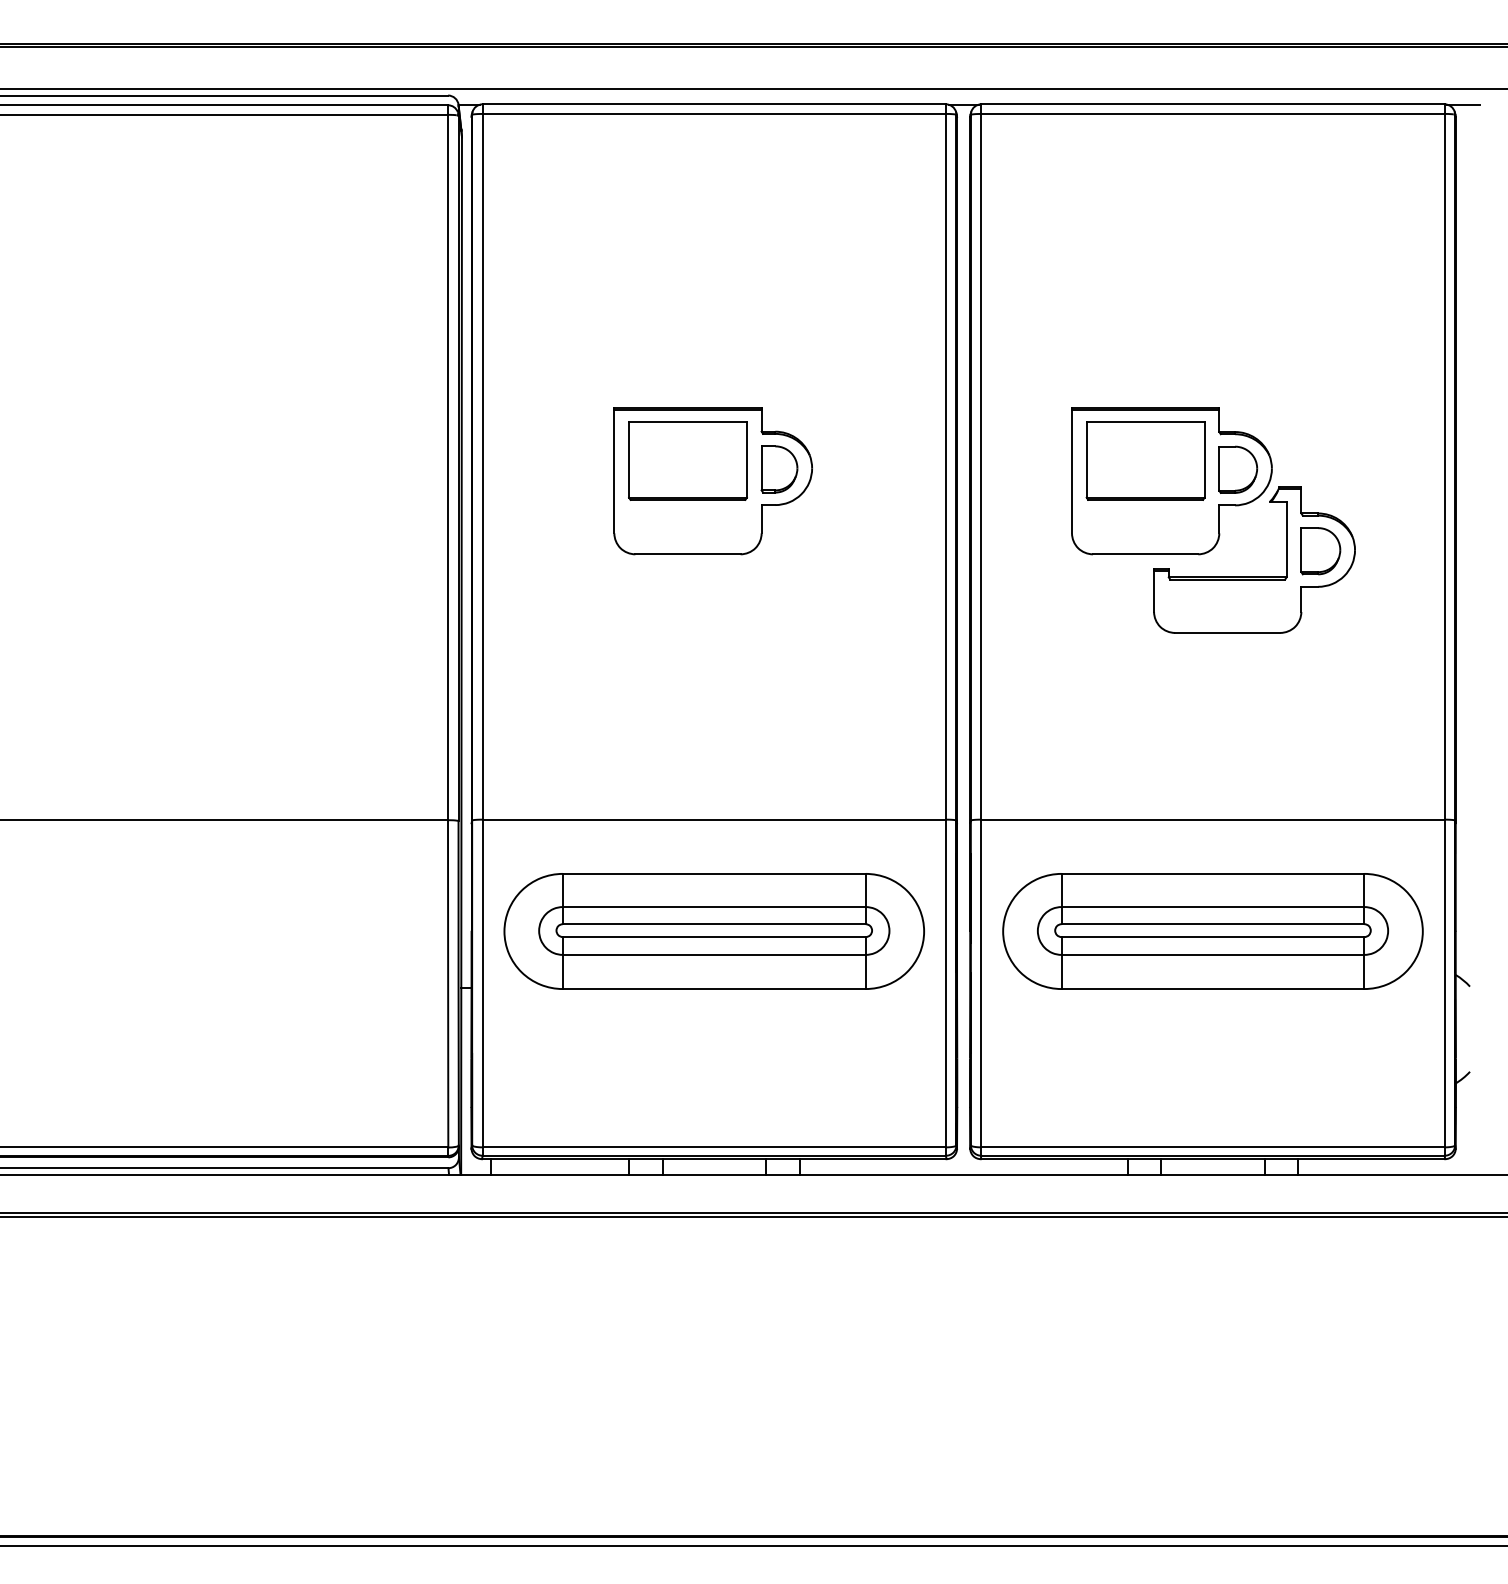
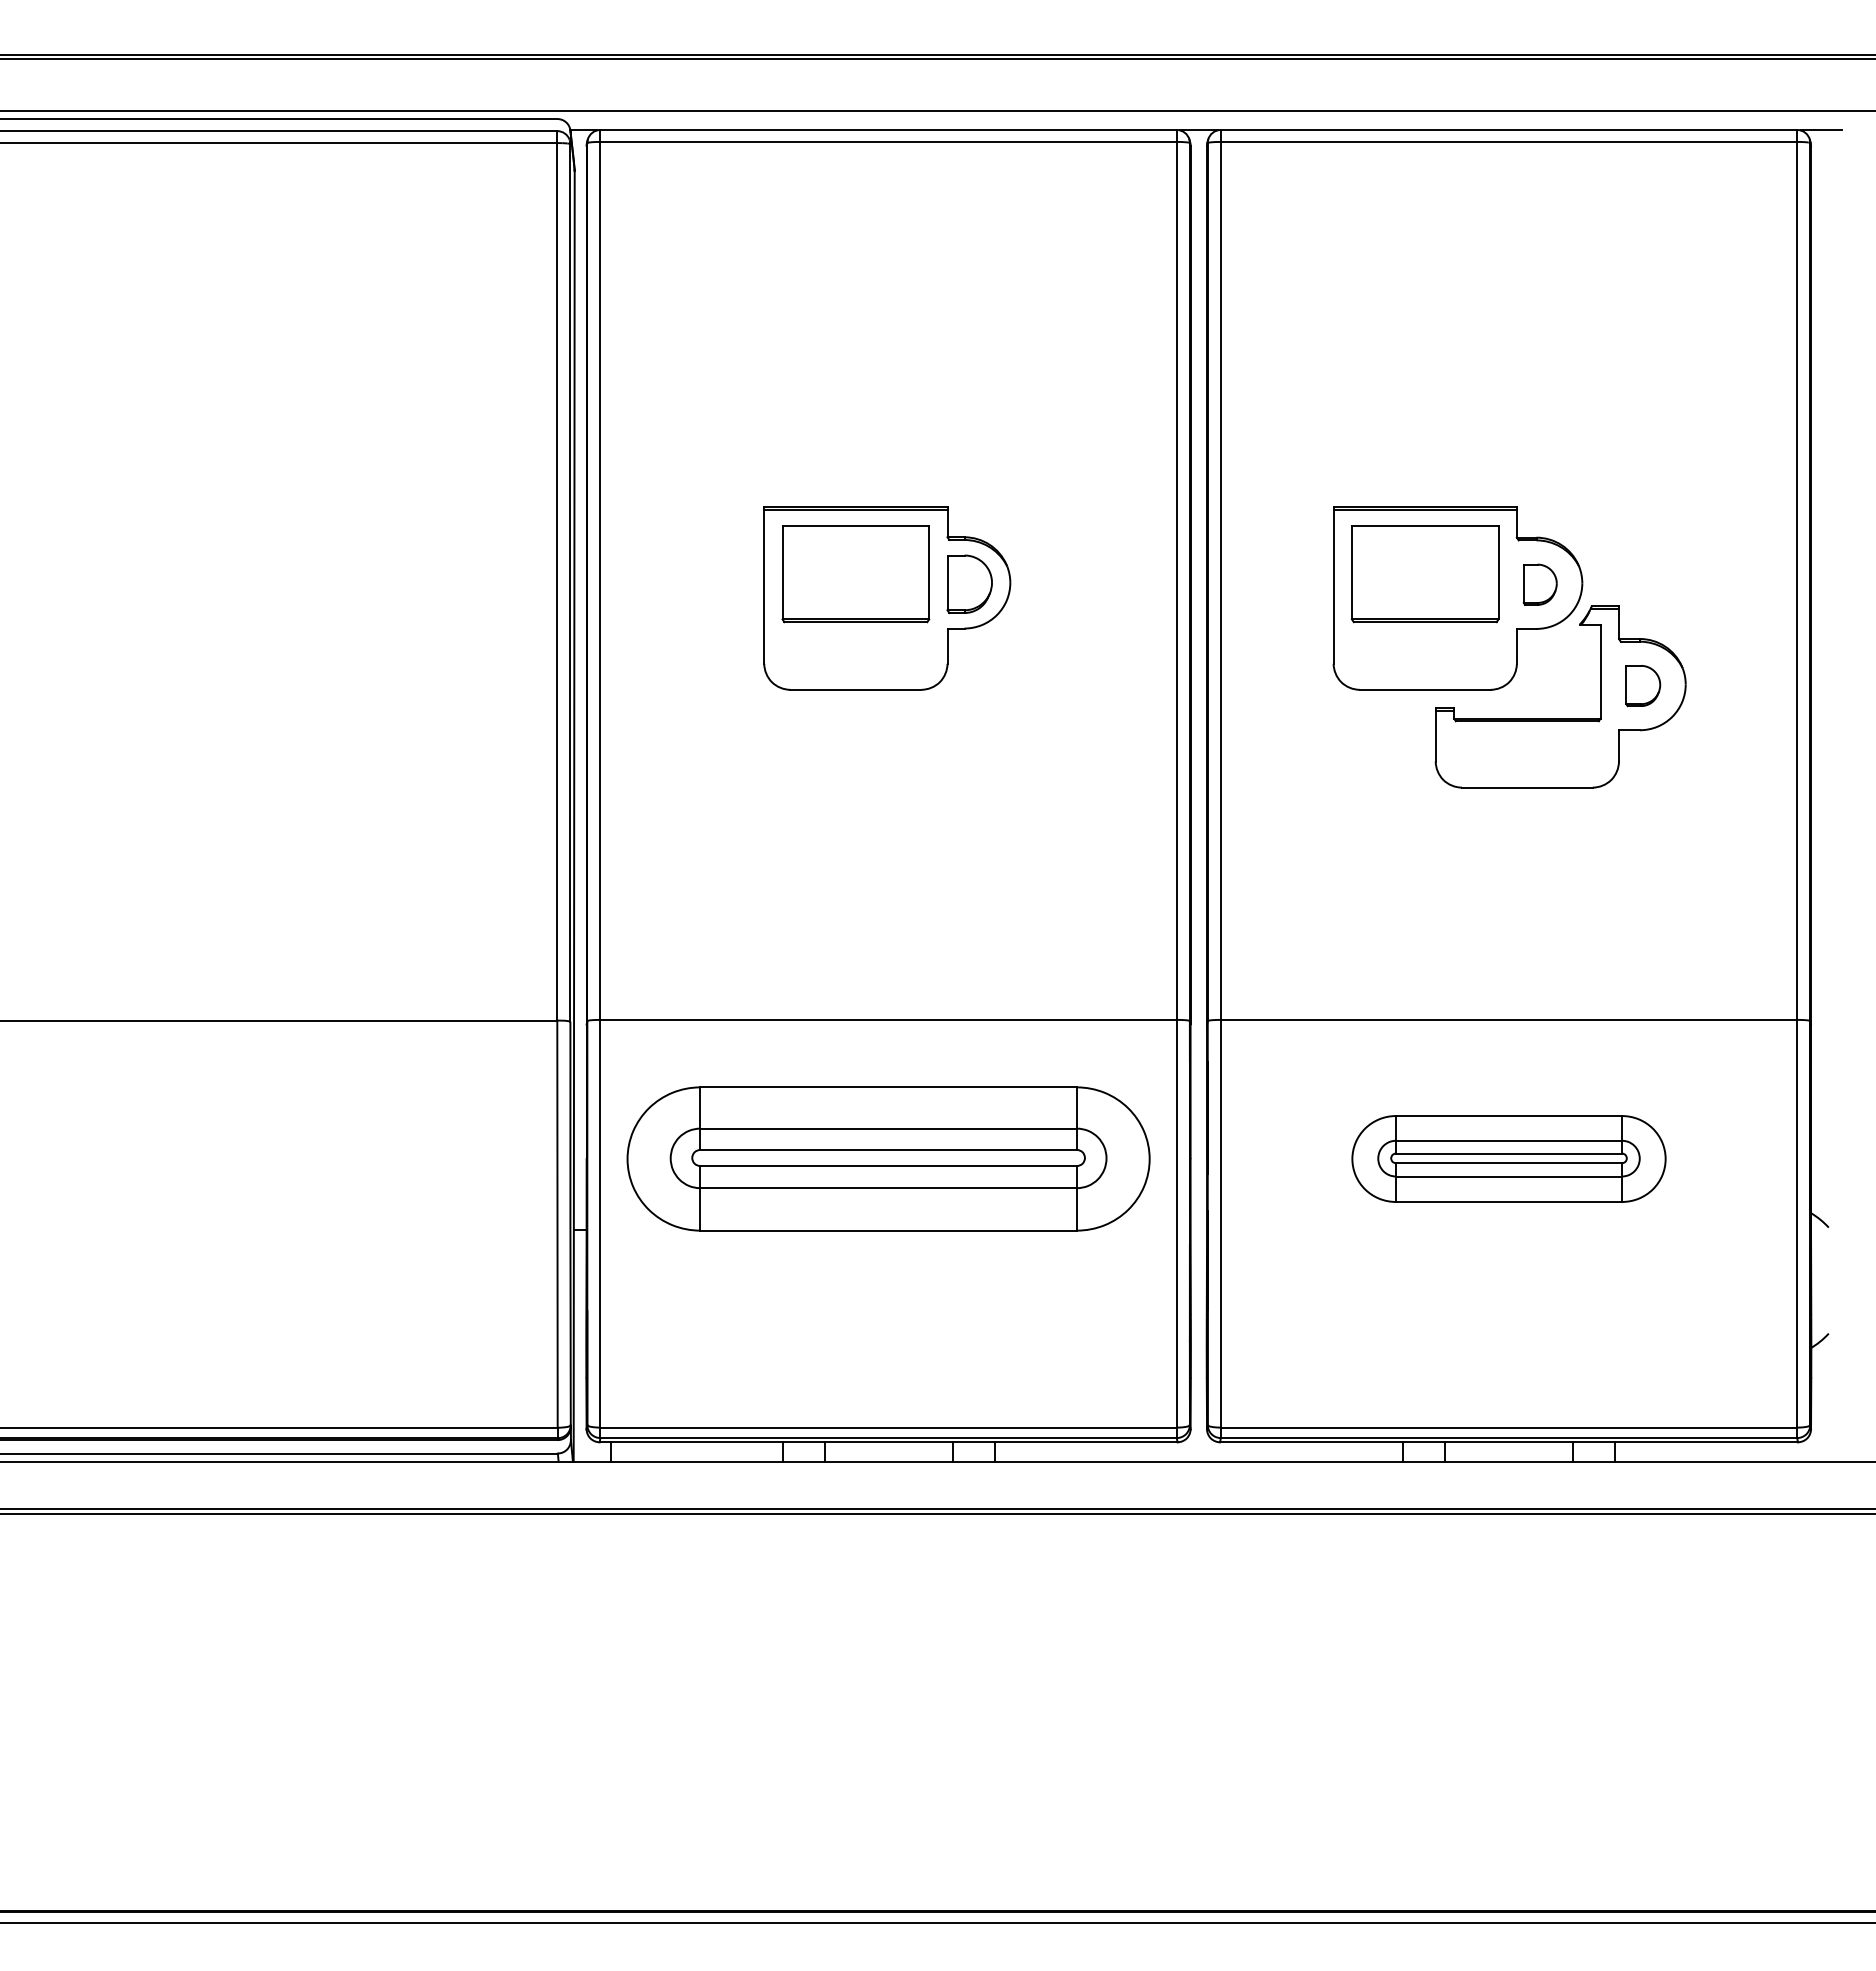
part: (1237, 469) -> (1539, 584), size x0.7
part: (1321, 550) -> (1643, 685), size x0.7
part: (1212, 931) -> (1508, 1158), size x0.6

